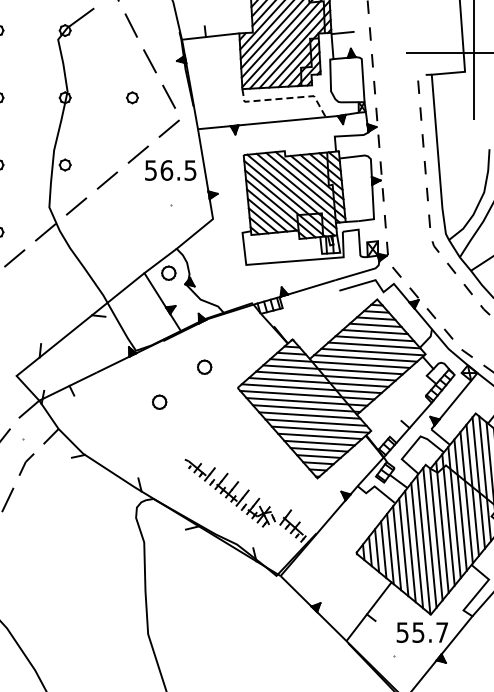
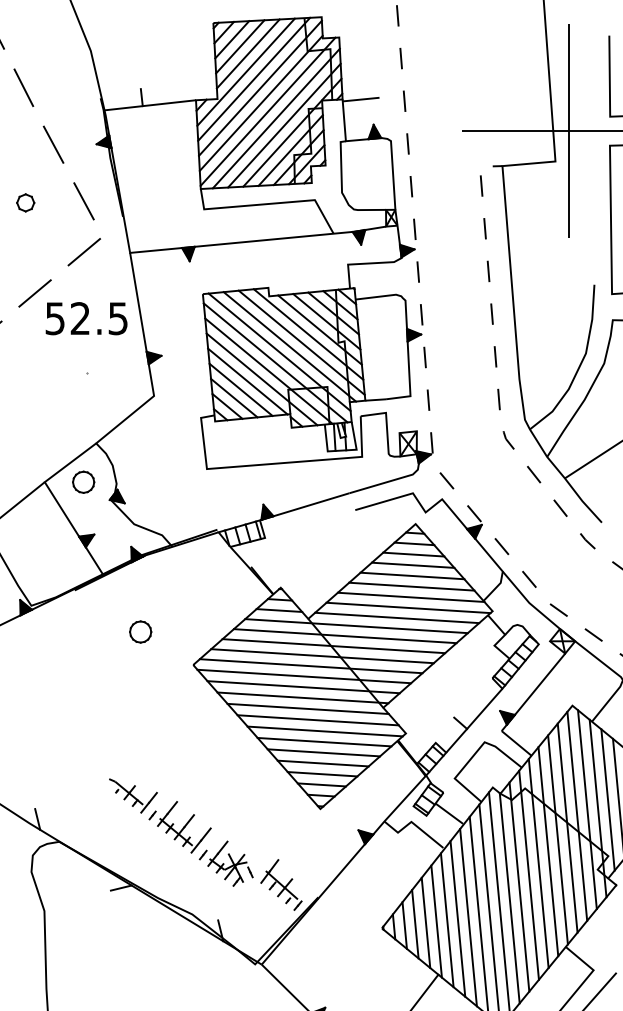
line: (285, 98) -> (269, 203), dashed -> solid
text: (166, 170) -> (79, 318), 56.5 -> 52.5
part: (159, 401) -> (68, 686), removed

